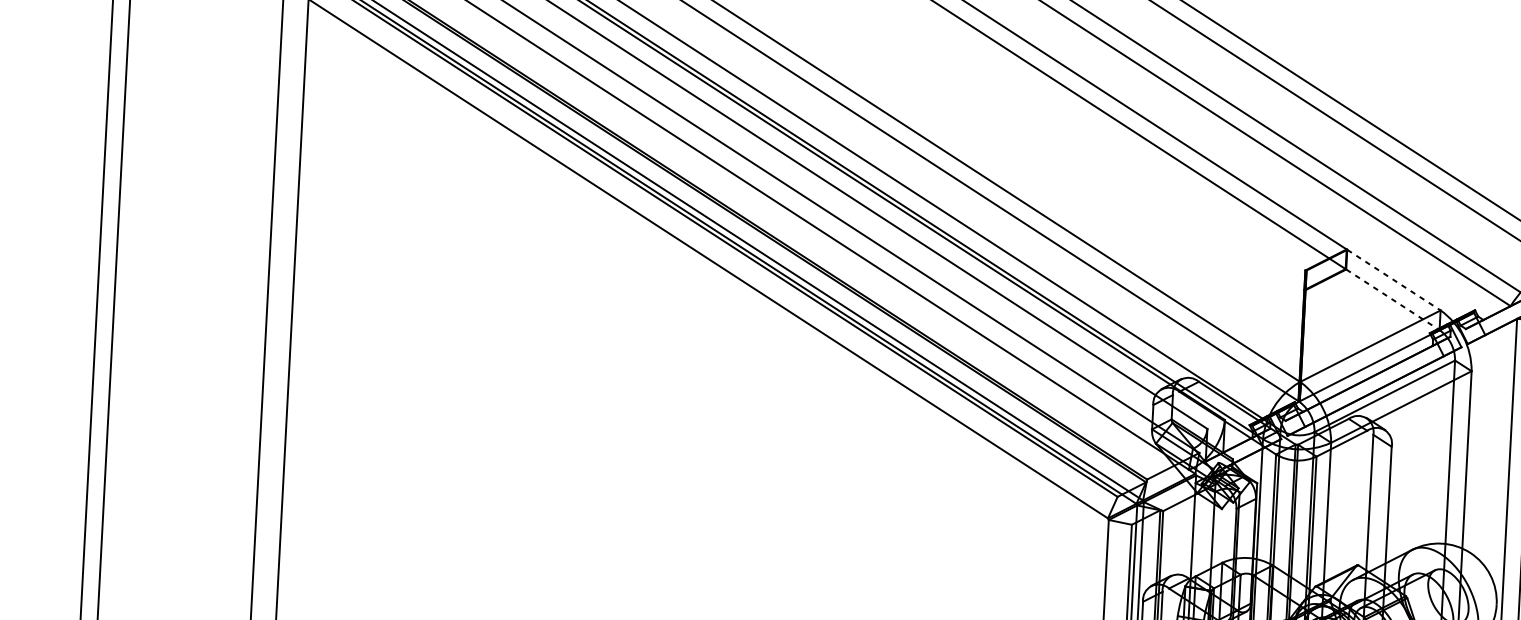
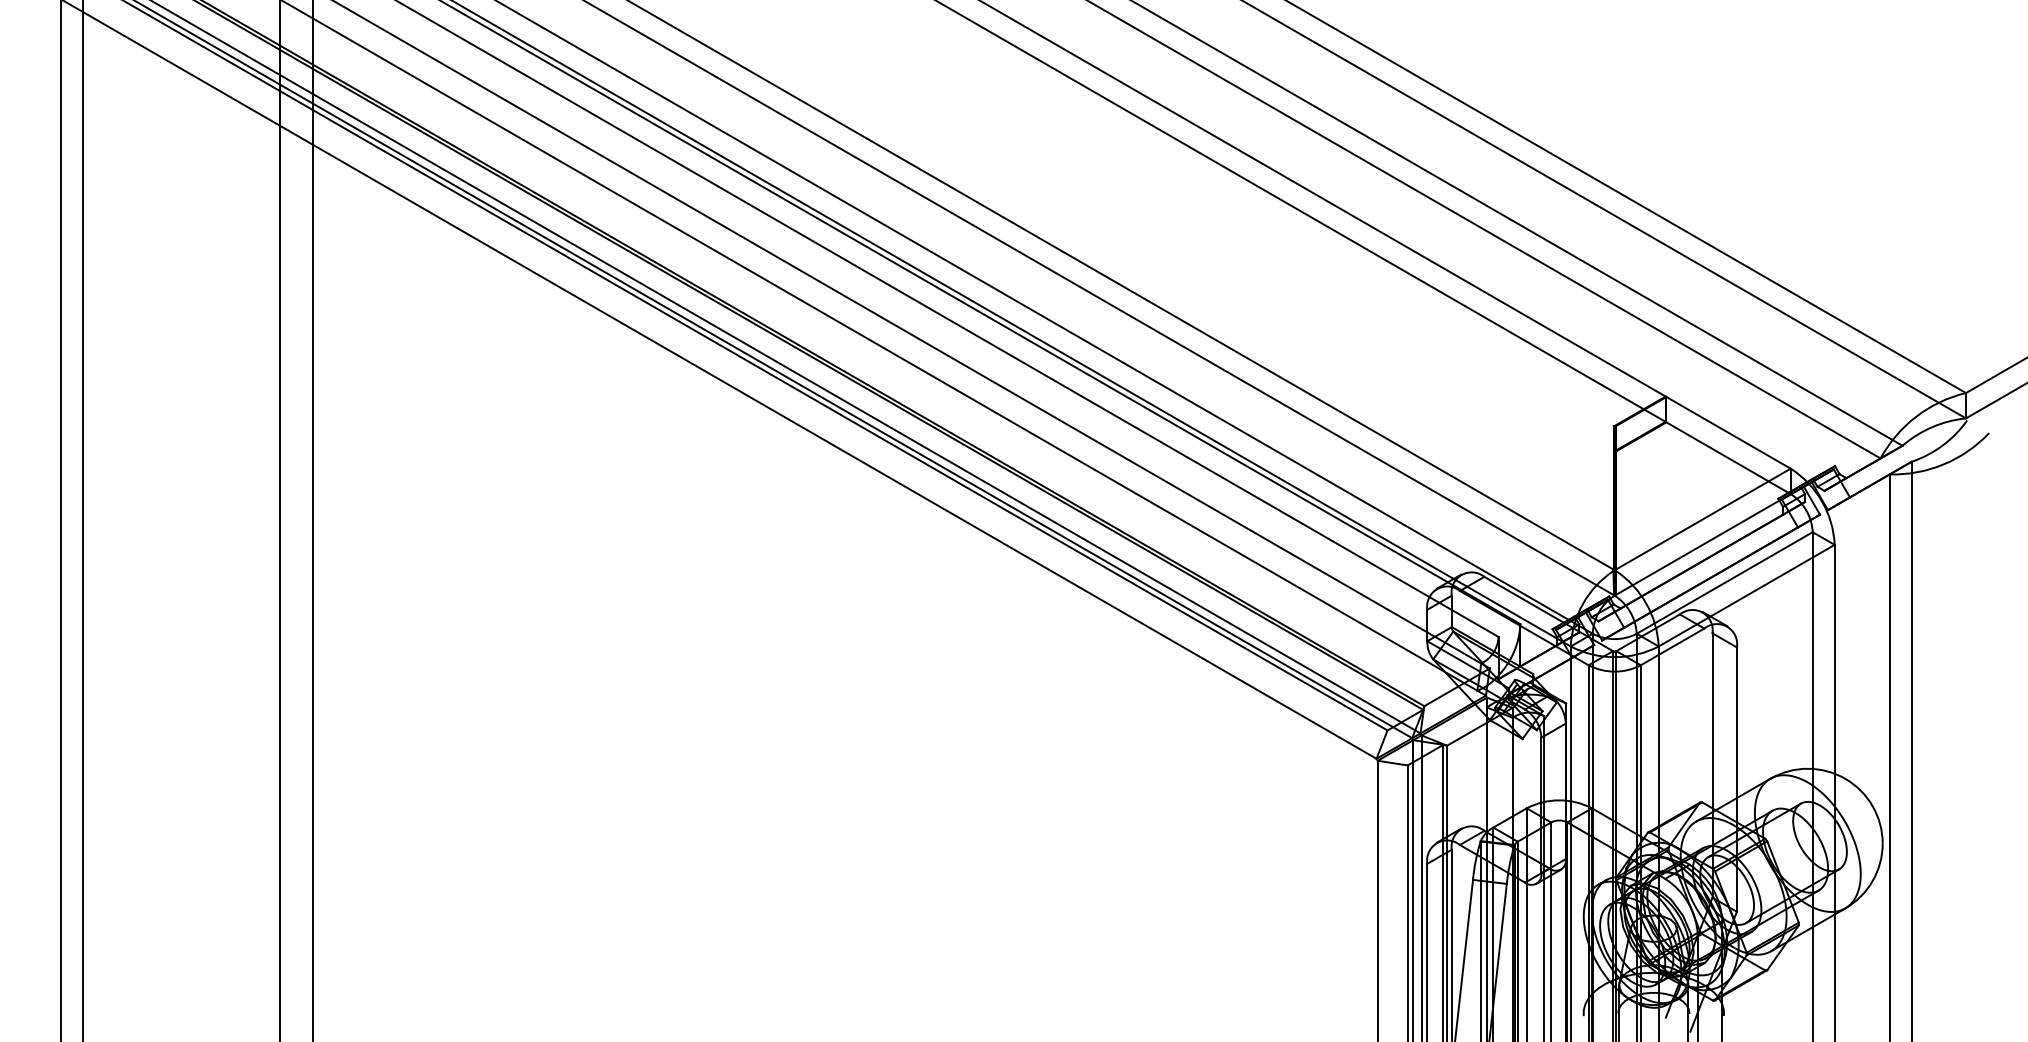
line: (1393, 279) -> (1728, 432), dashed -> solid
line: (1392, 300) -> (1728, 458), dashed -> solid

